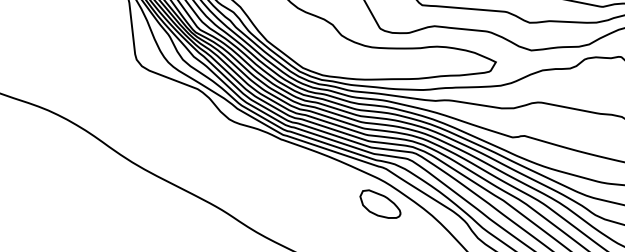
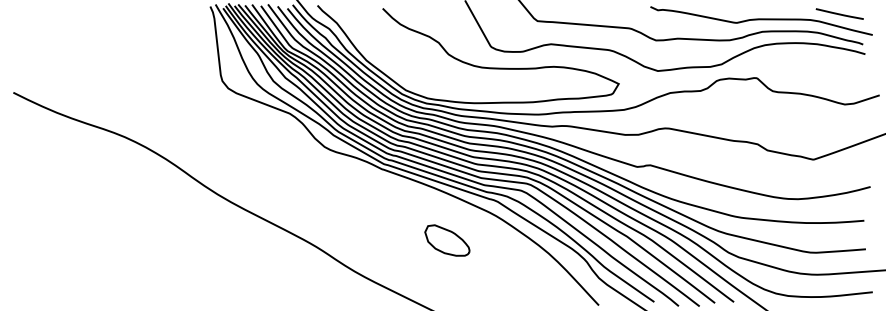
part: (380, 204) -> (447, 240), moved

